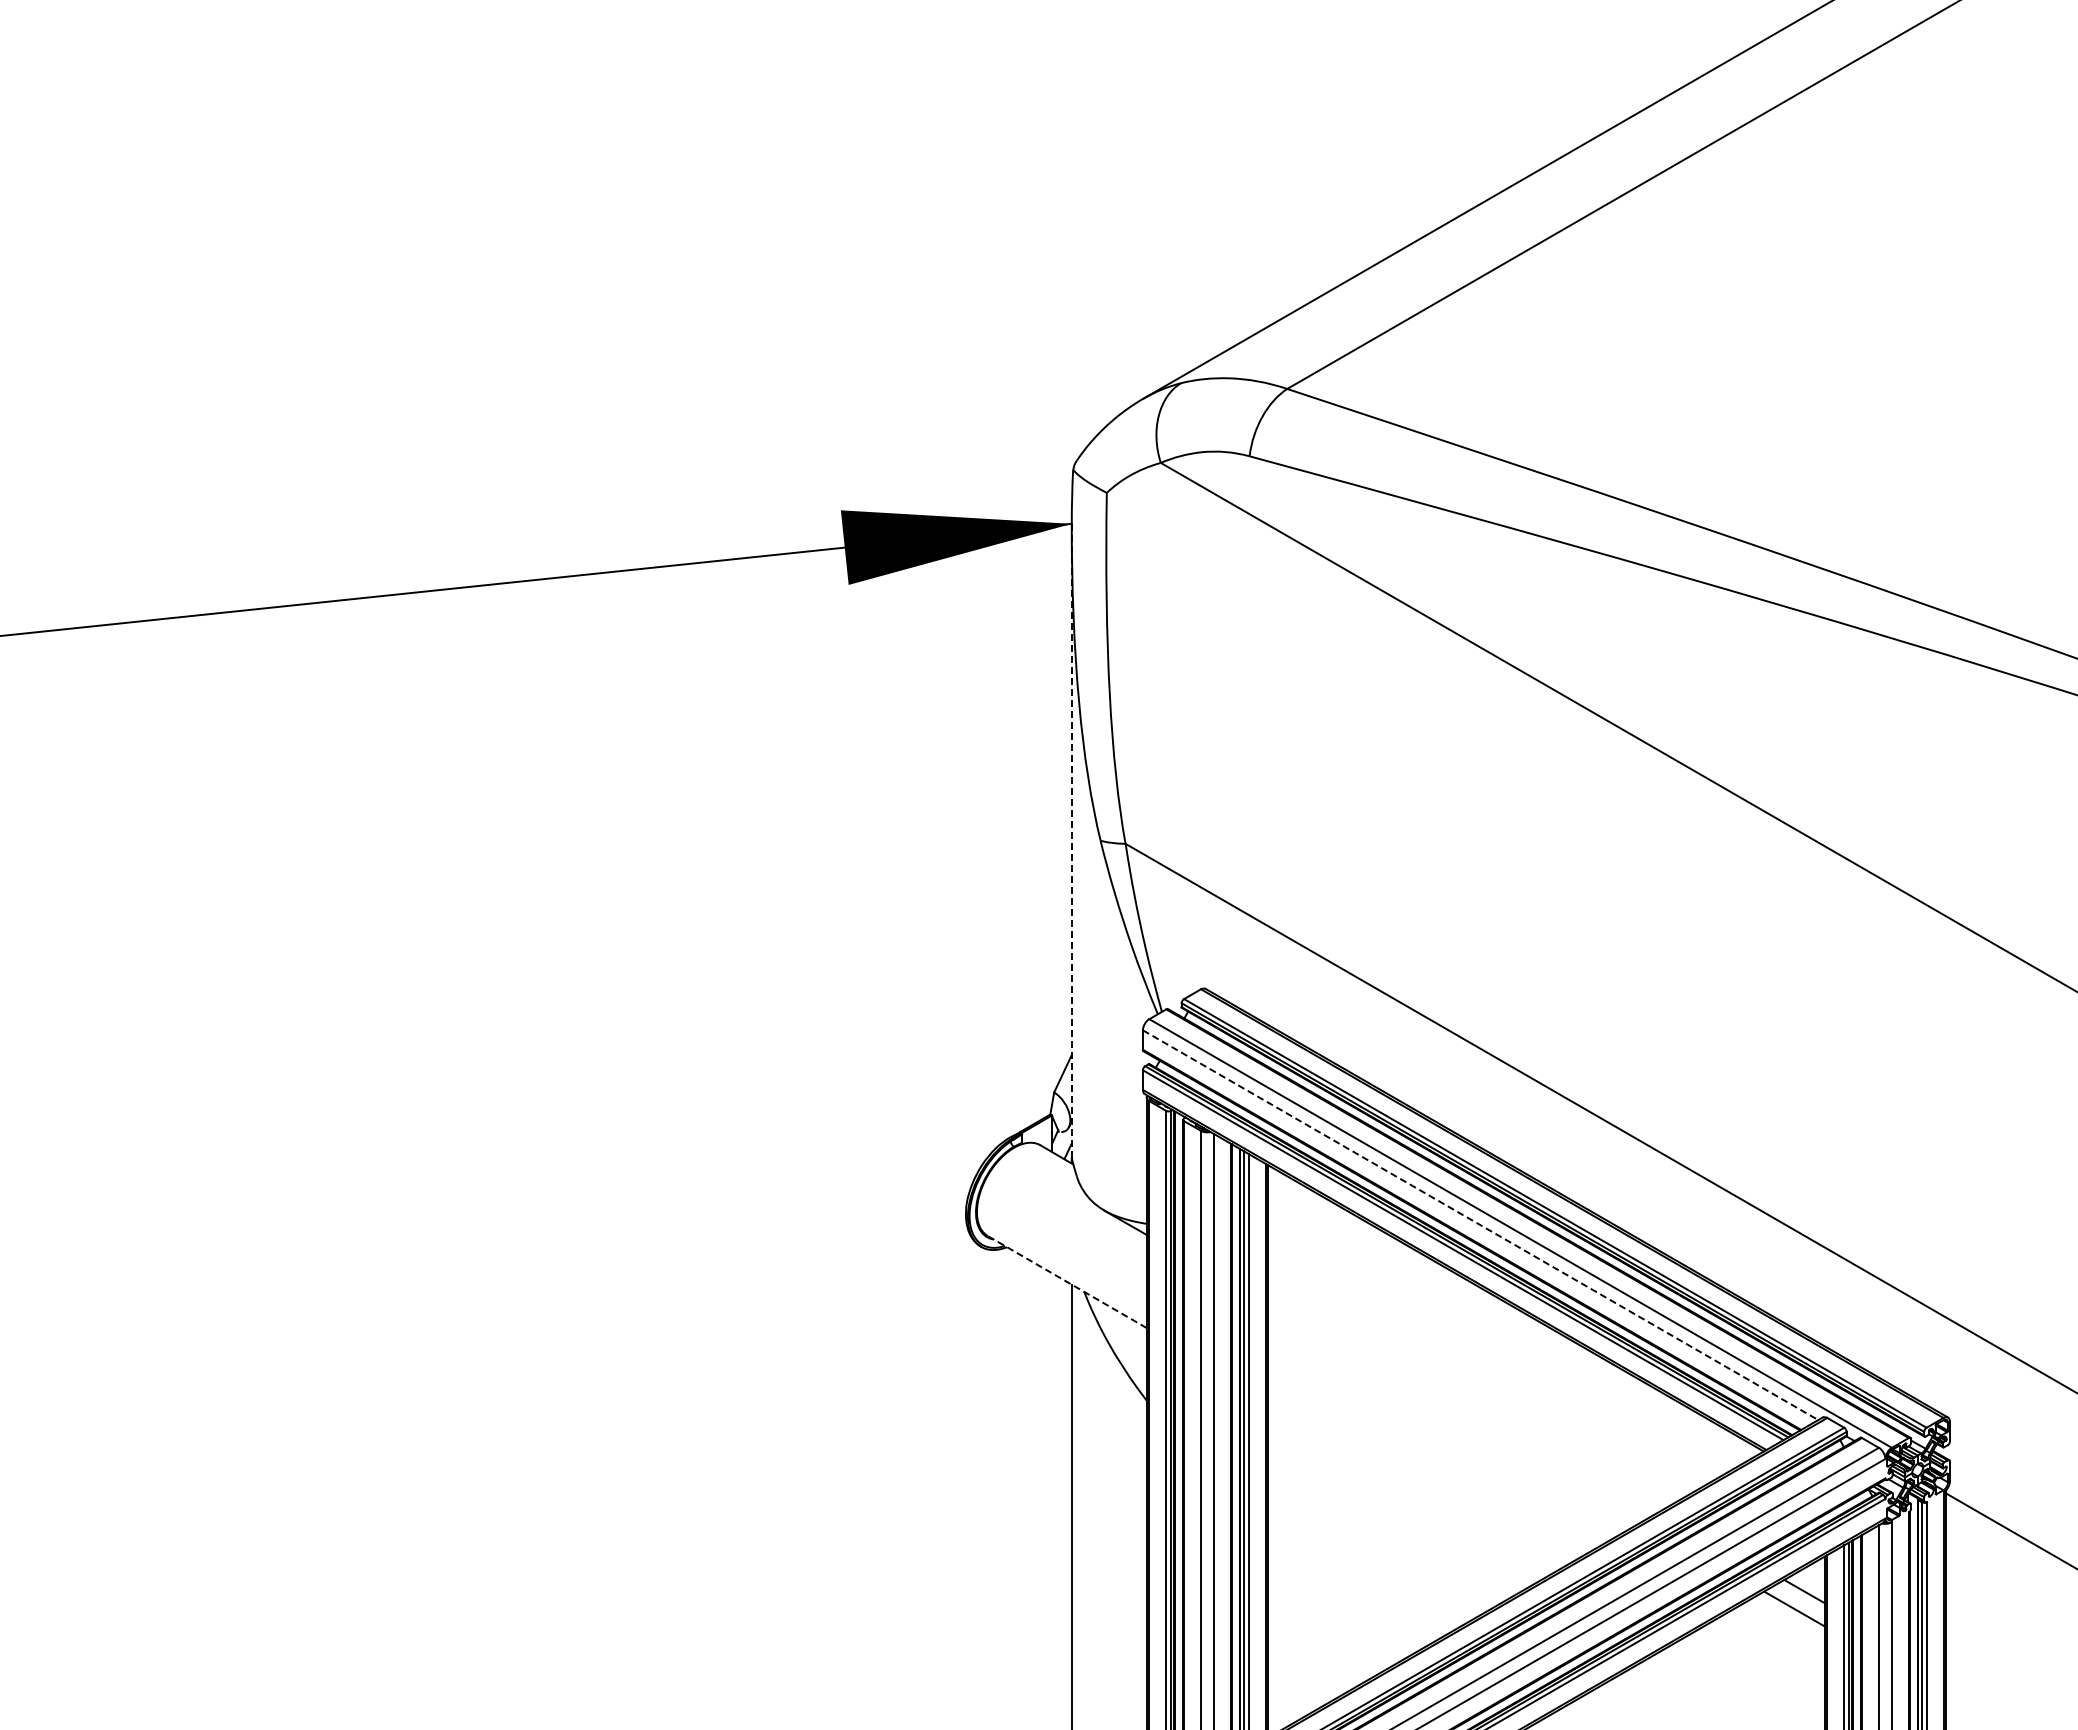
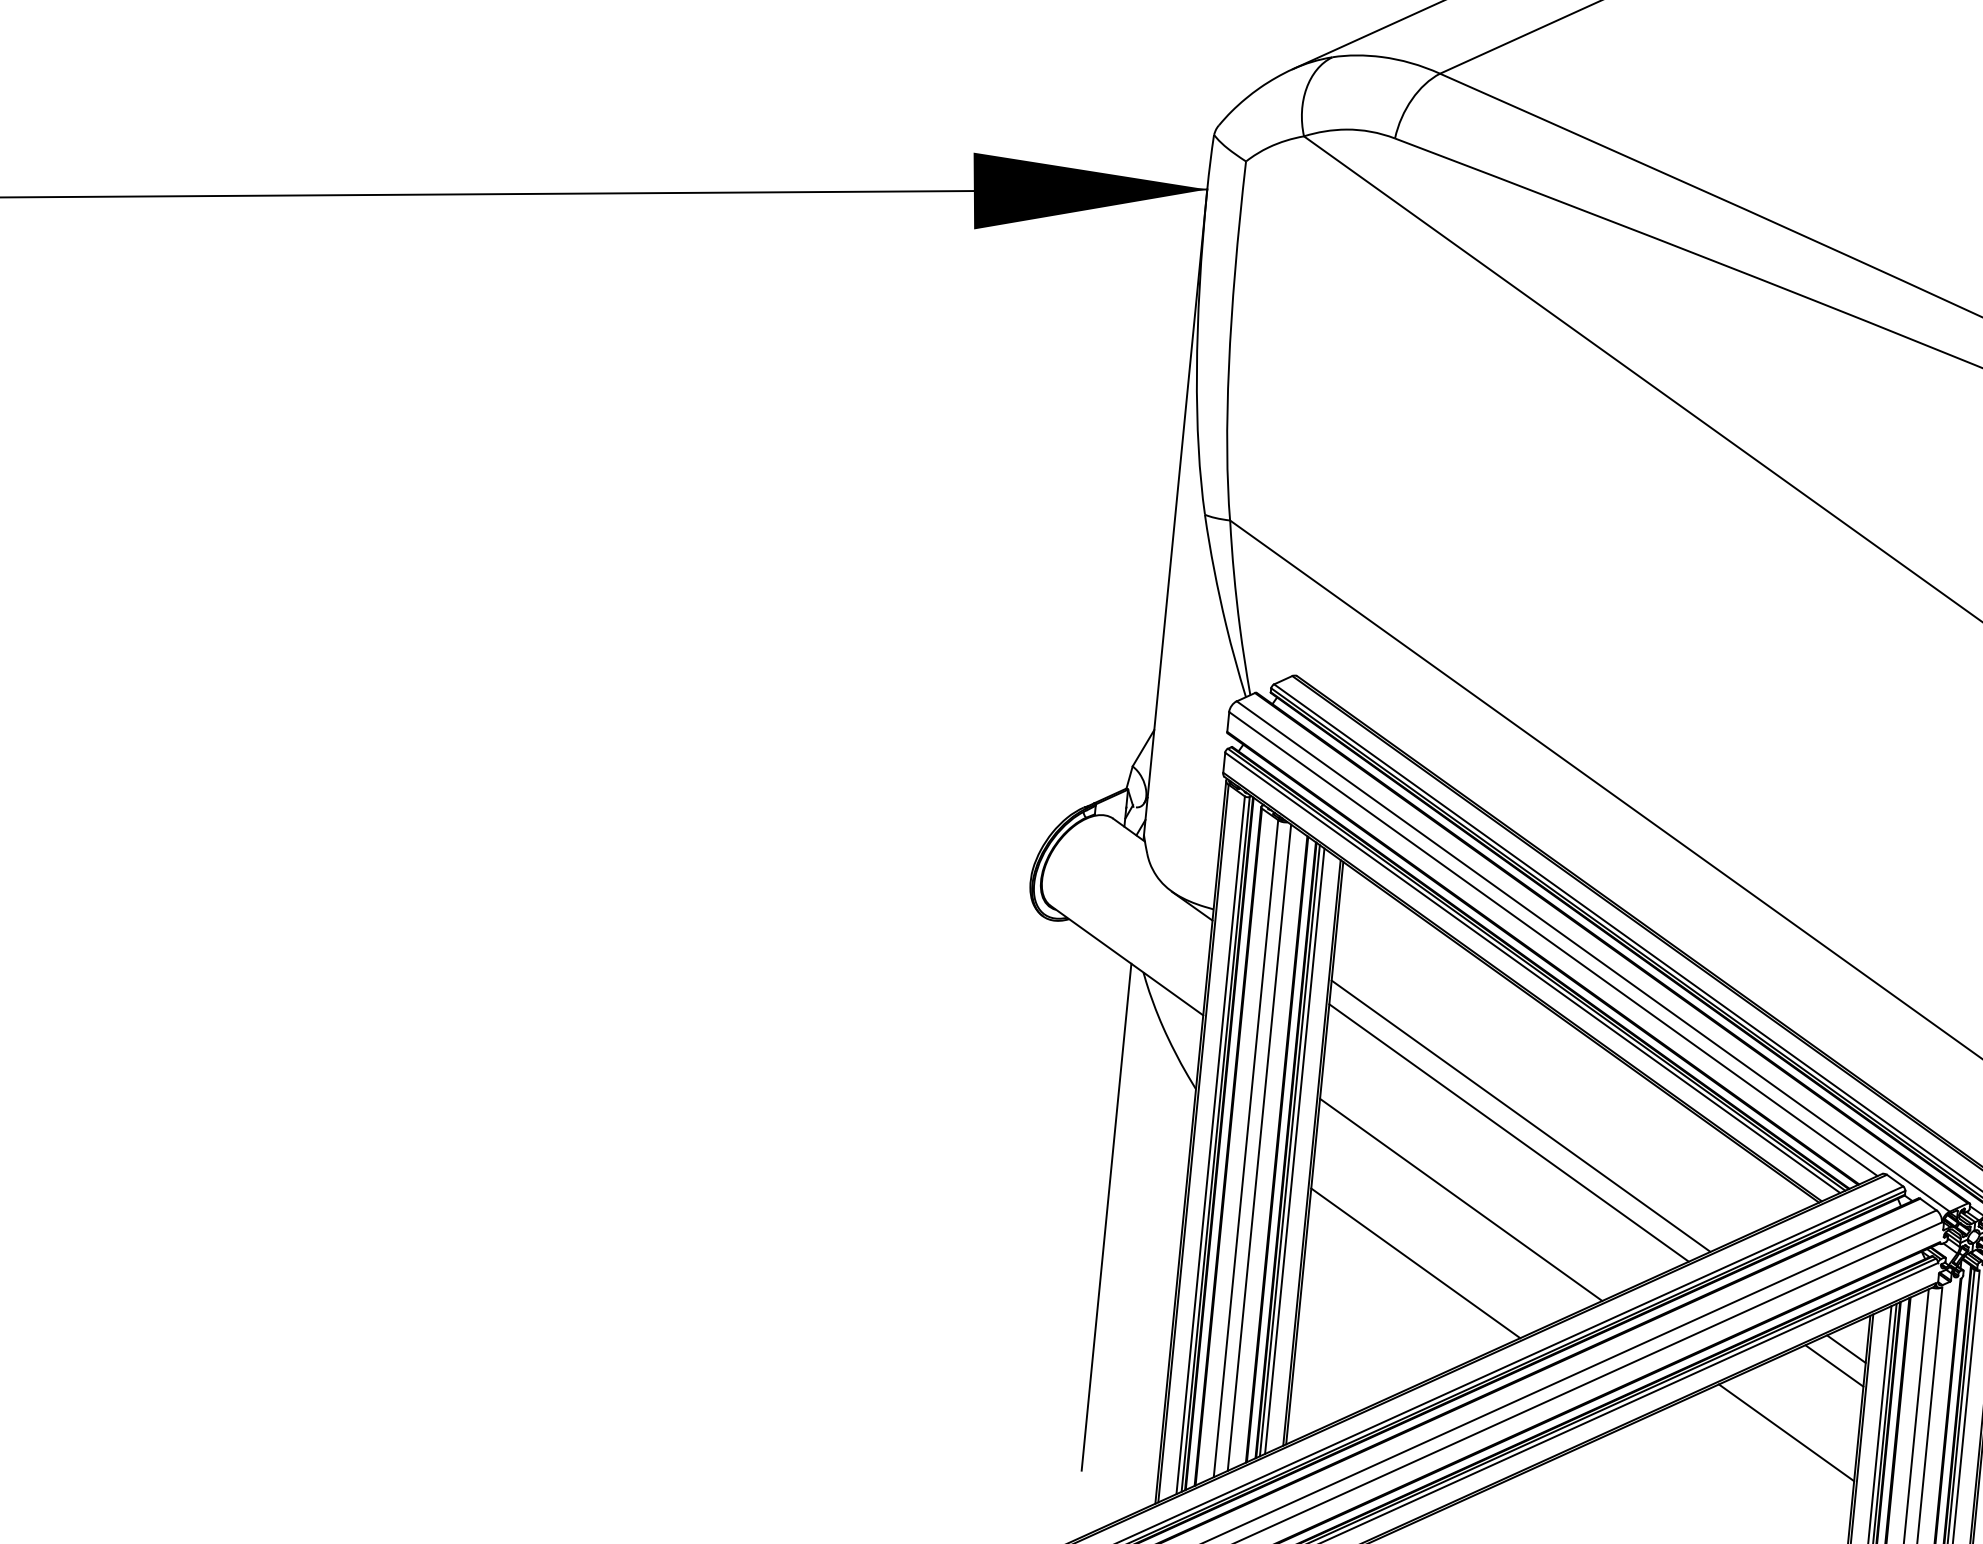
line: (1071, 840) -> (1175, 511), dashed -> solid
line: (1480, 1225) -> (1553, 944), dashed -> solid
line: (1067, 1282) -> (1127, 961), dashed -> solid
line: (1465, 1395) -> (1521, 1115), added
line: (1455, 1413) -> (1509, 1133), added
line: (1415, 1482) -> (1461, 1199), added
line: (1377, 1548) -> (1416, 1262), added
line: (1753, 1678) -> (1785, 1432), added

